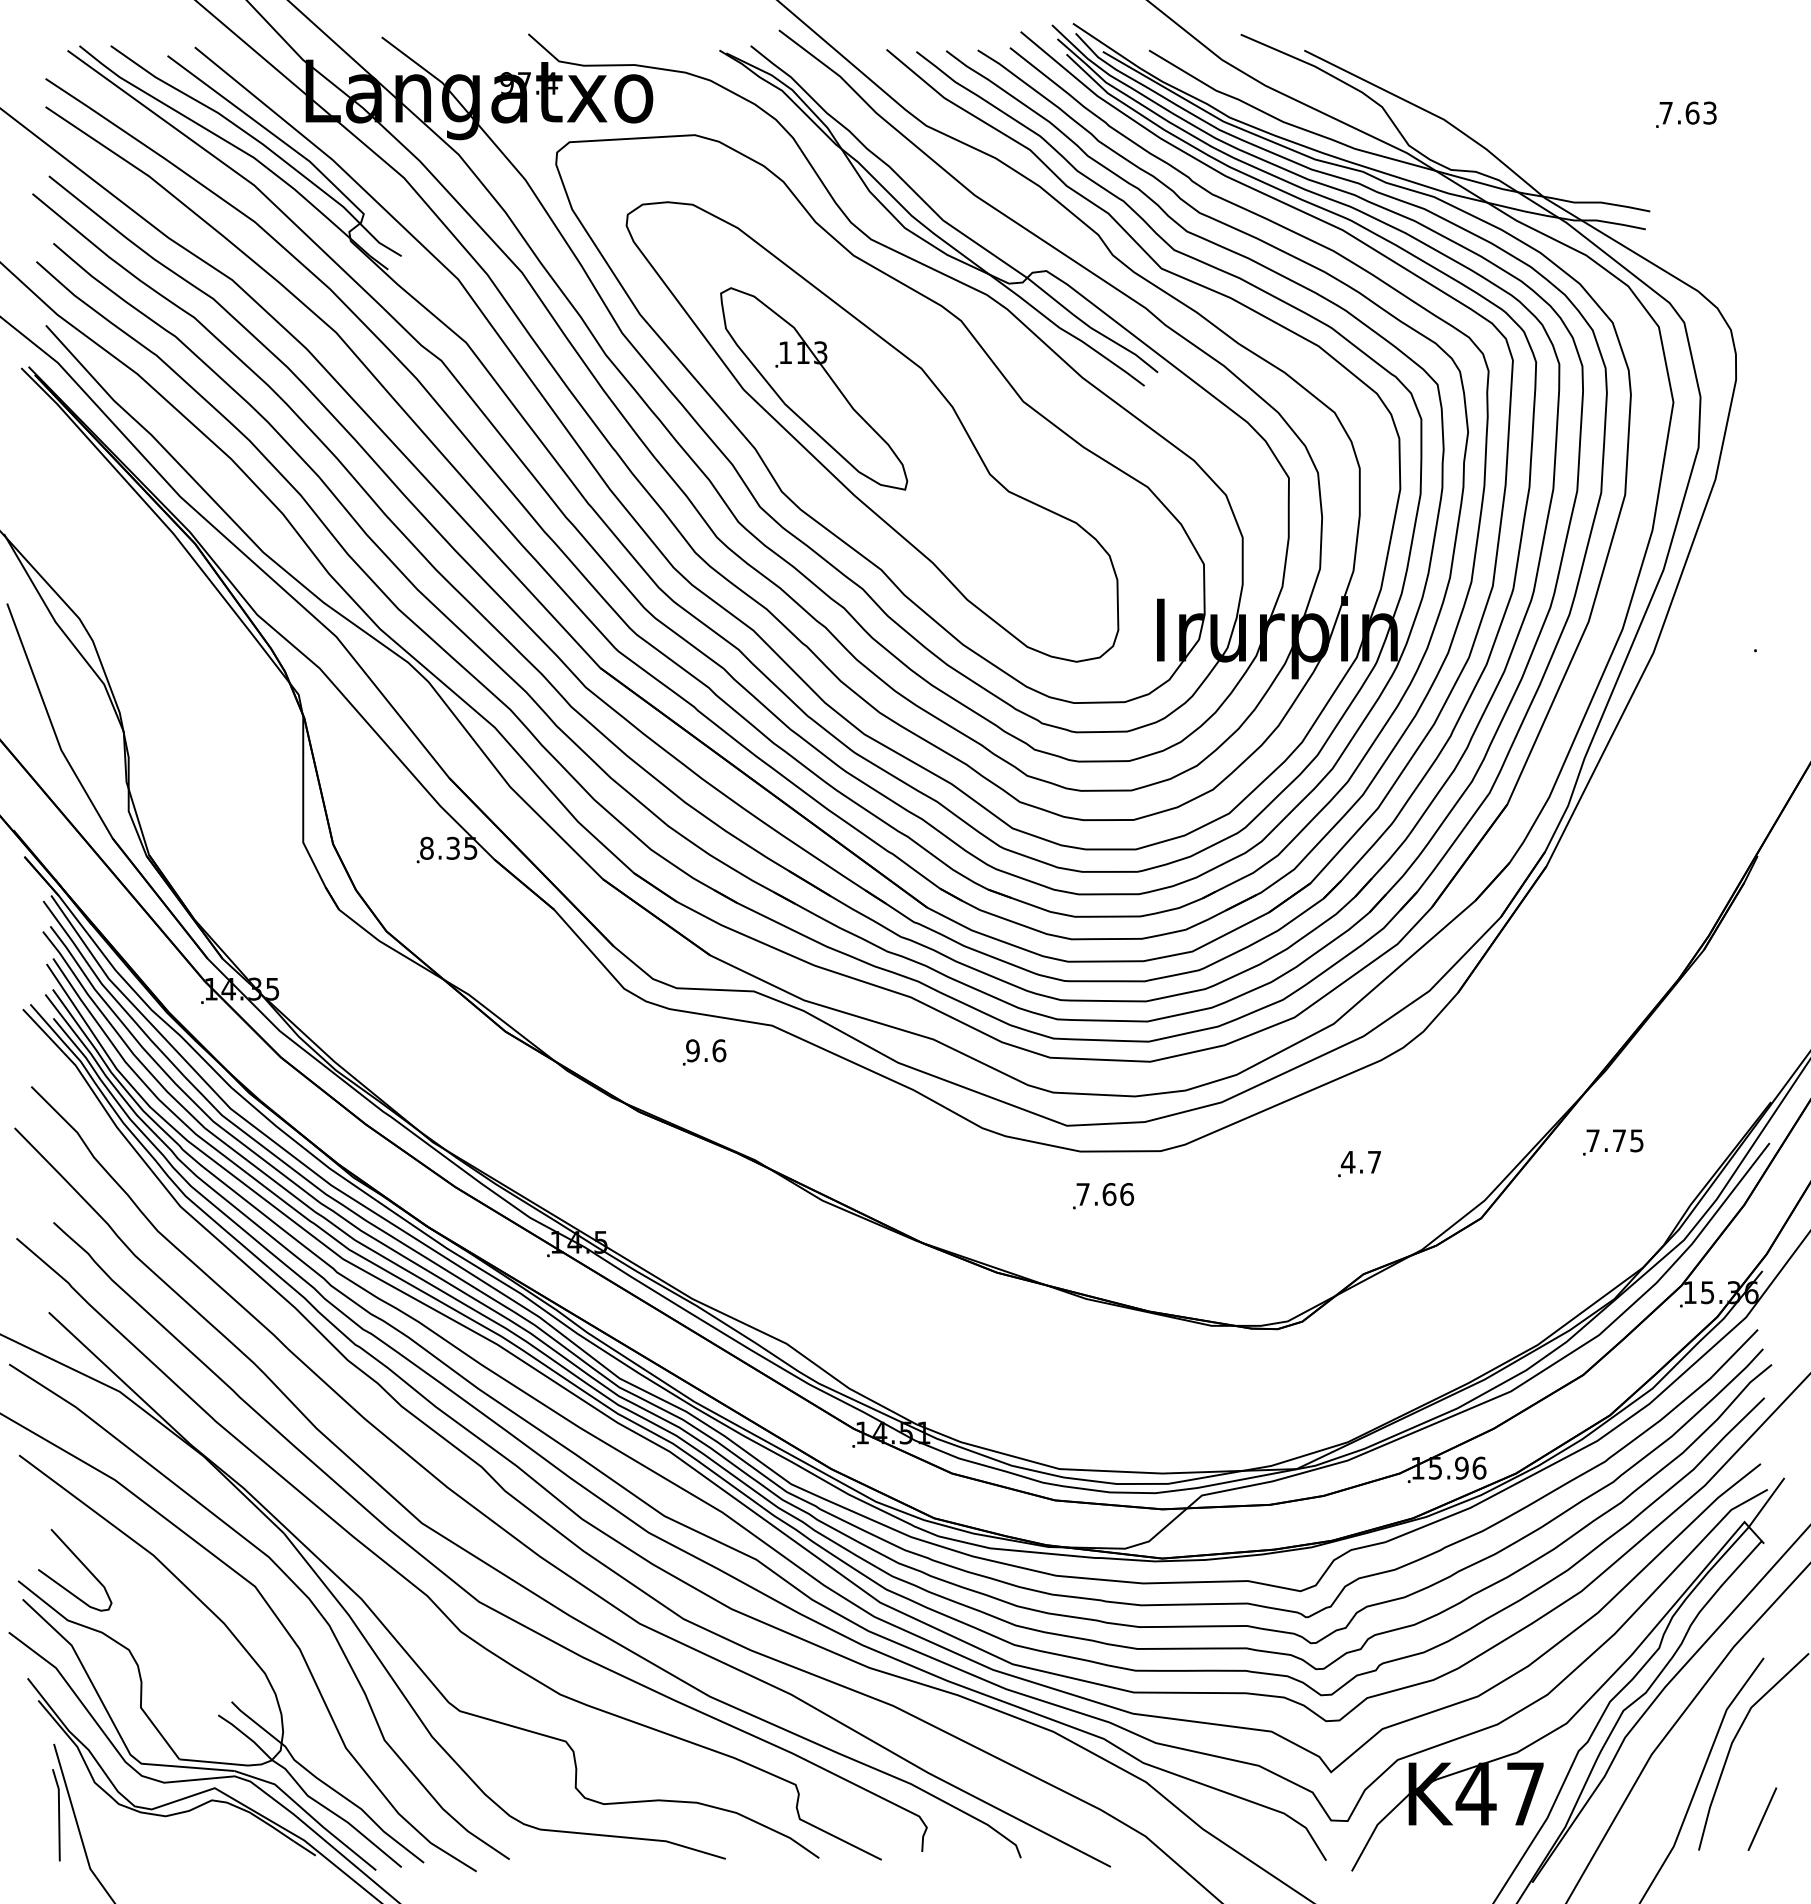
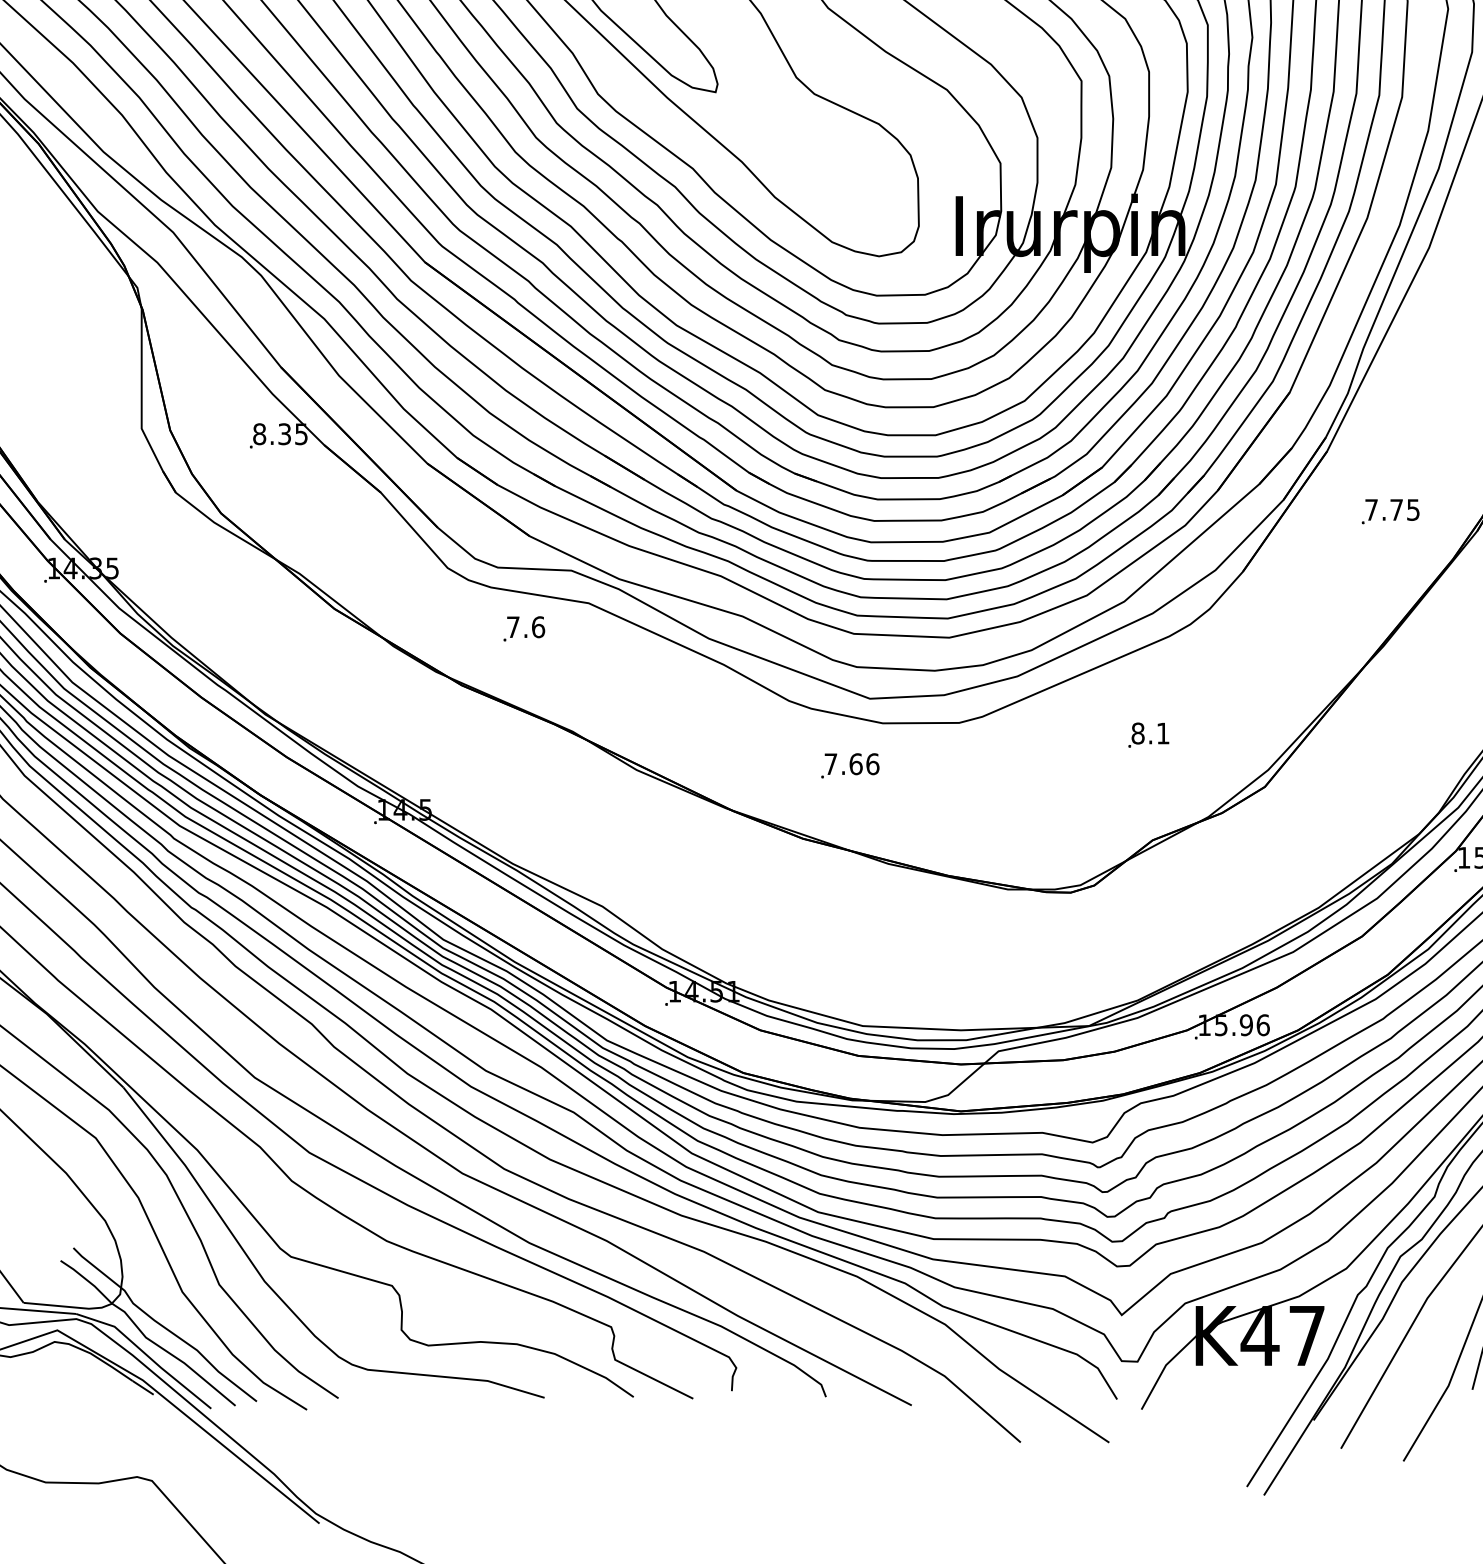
text: (692, 1050) -> (512, 626), 9.6 -> 7.6
part: (1613, 1142) -> (1391, 511), moved
text: (1360, 1161) -> (1149, 732), 4.7 -> 8.1
part: (1103, 1196) -> (850, 766), moved

